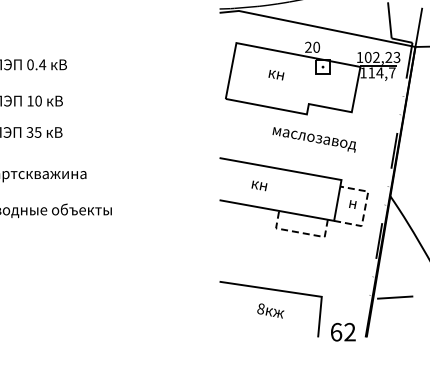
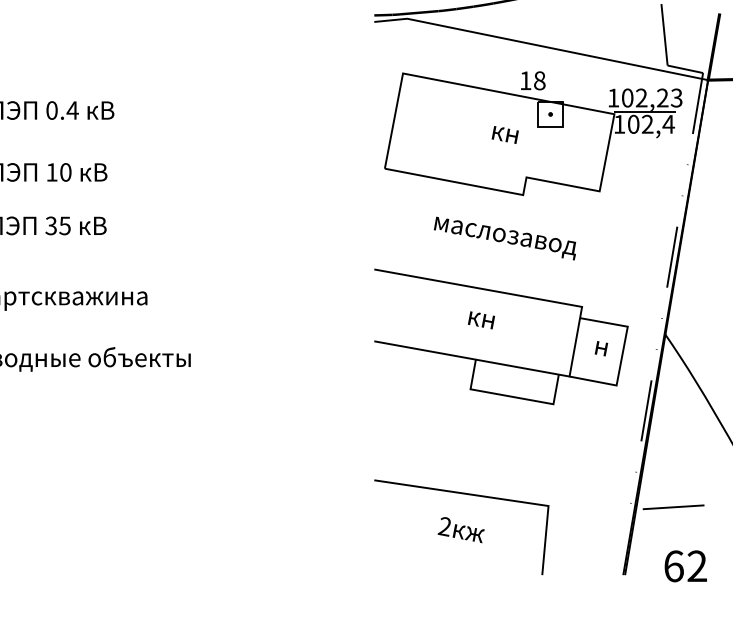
text: (312, 46) -> (532, 79), 20 -> 18
text: (381, 72) -> (650, 123), 114,7 -> 102,4
text: (276, 75) -> (505, 135), moved
text: (313, 139) -> (503, 237), moved
text: (259, 185) -> (481, 319), moved
line: (365, 208) -> (623, 355), dashed -> solid
line: (300, 232) -> (512, 396), dashed -> solid
text: (260, 308) -> (444, 525), 8 -> 2
text: (343, 331) -> (686, 565), moved

